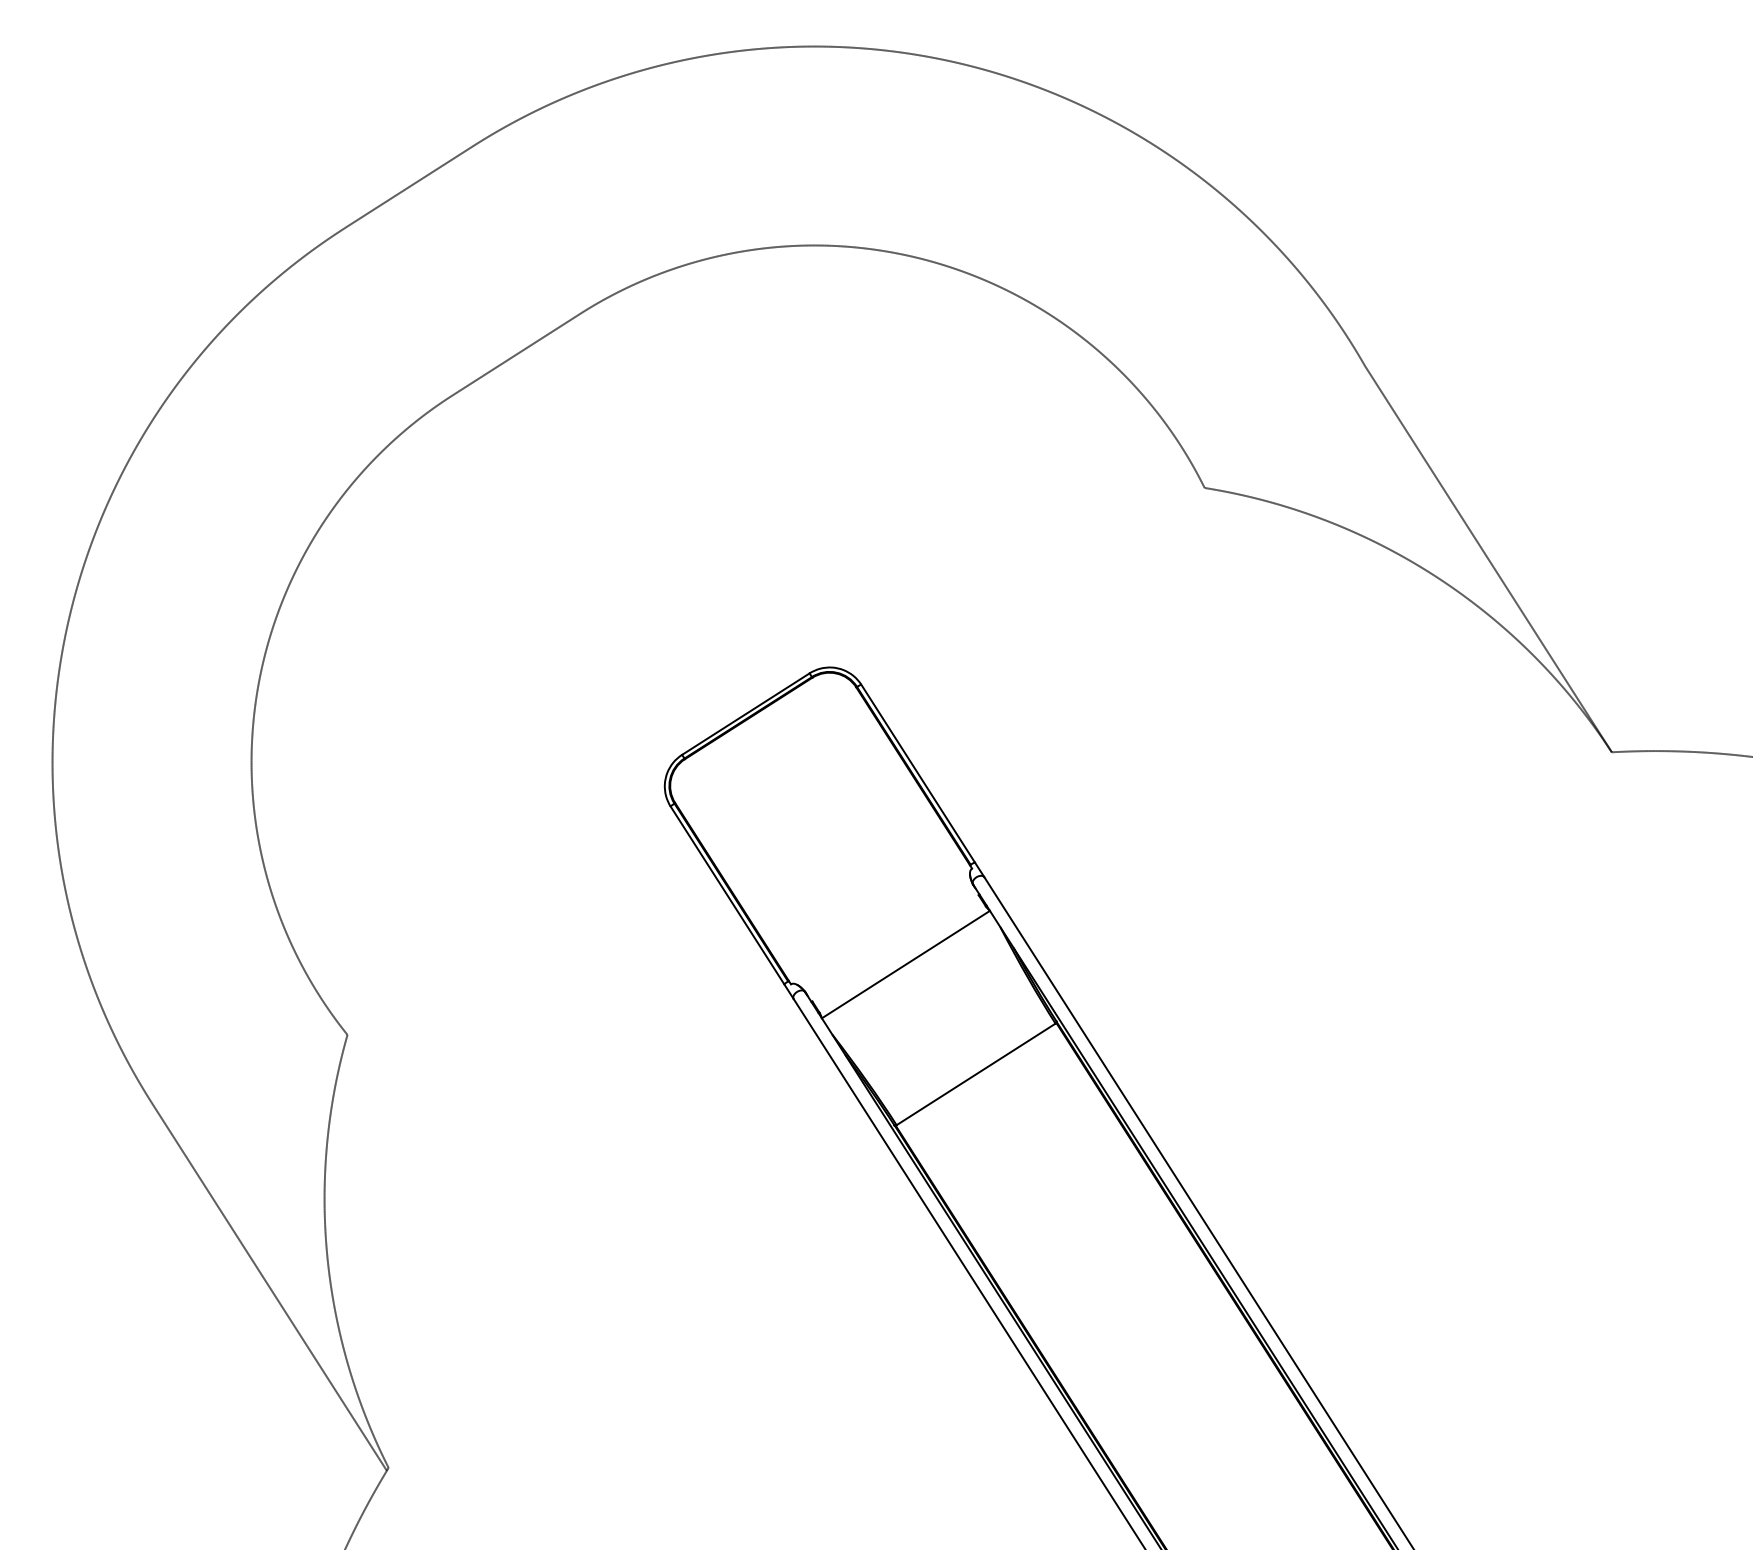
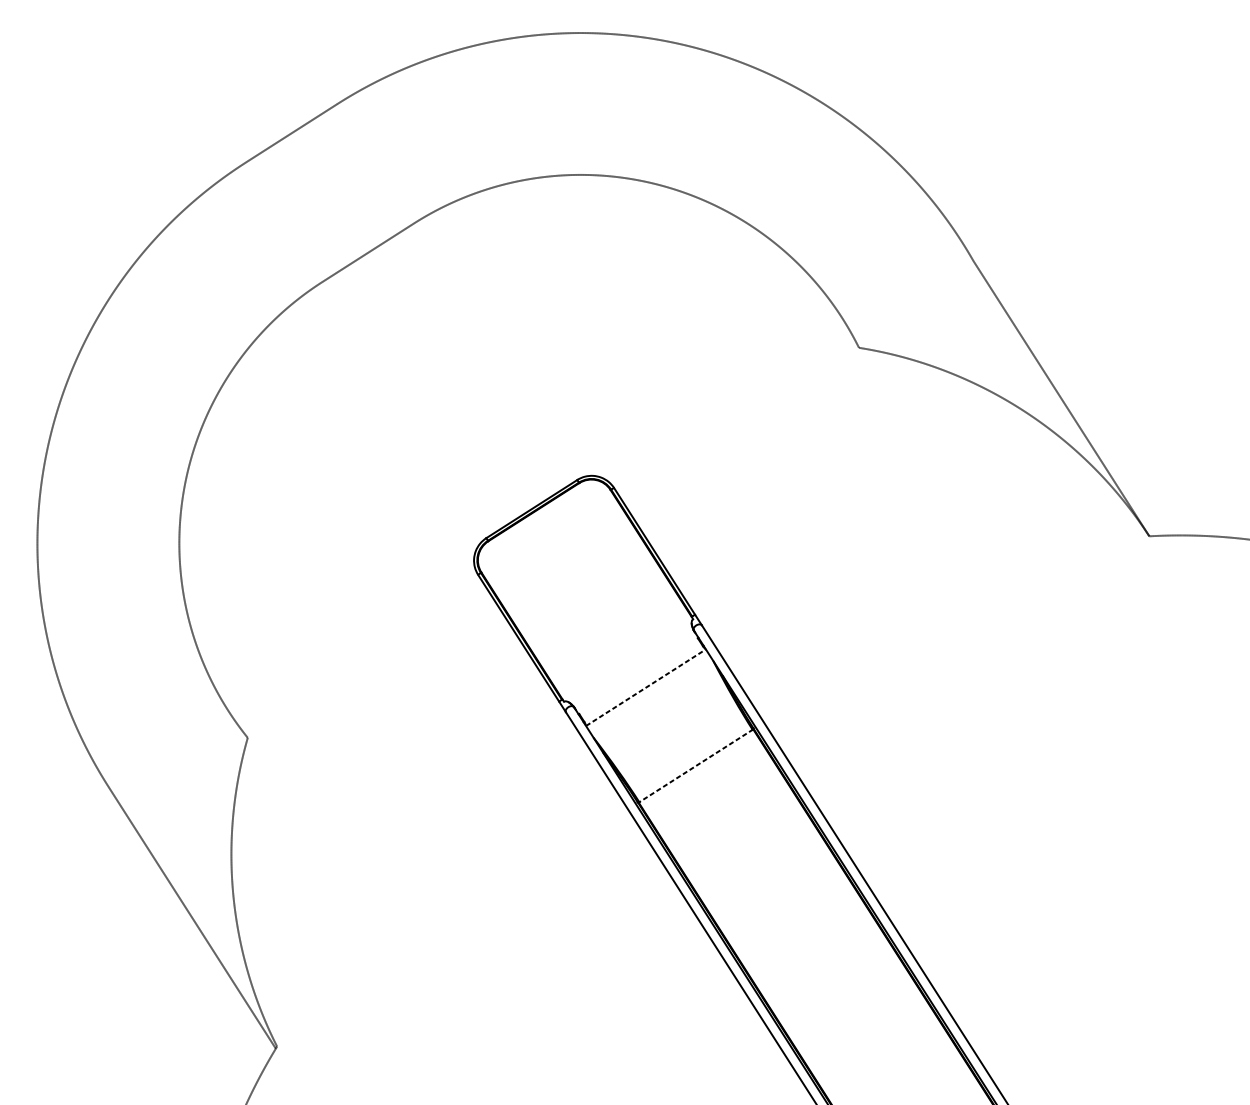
line: (905, 964) -> (645, 687), solid -> dashed
line: (975, 1074) -> (695, 766), solid -> dashed

